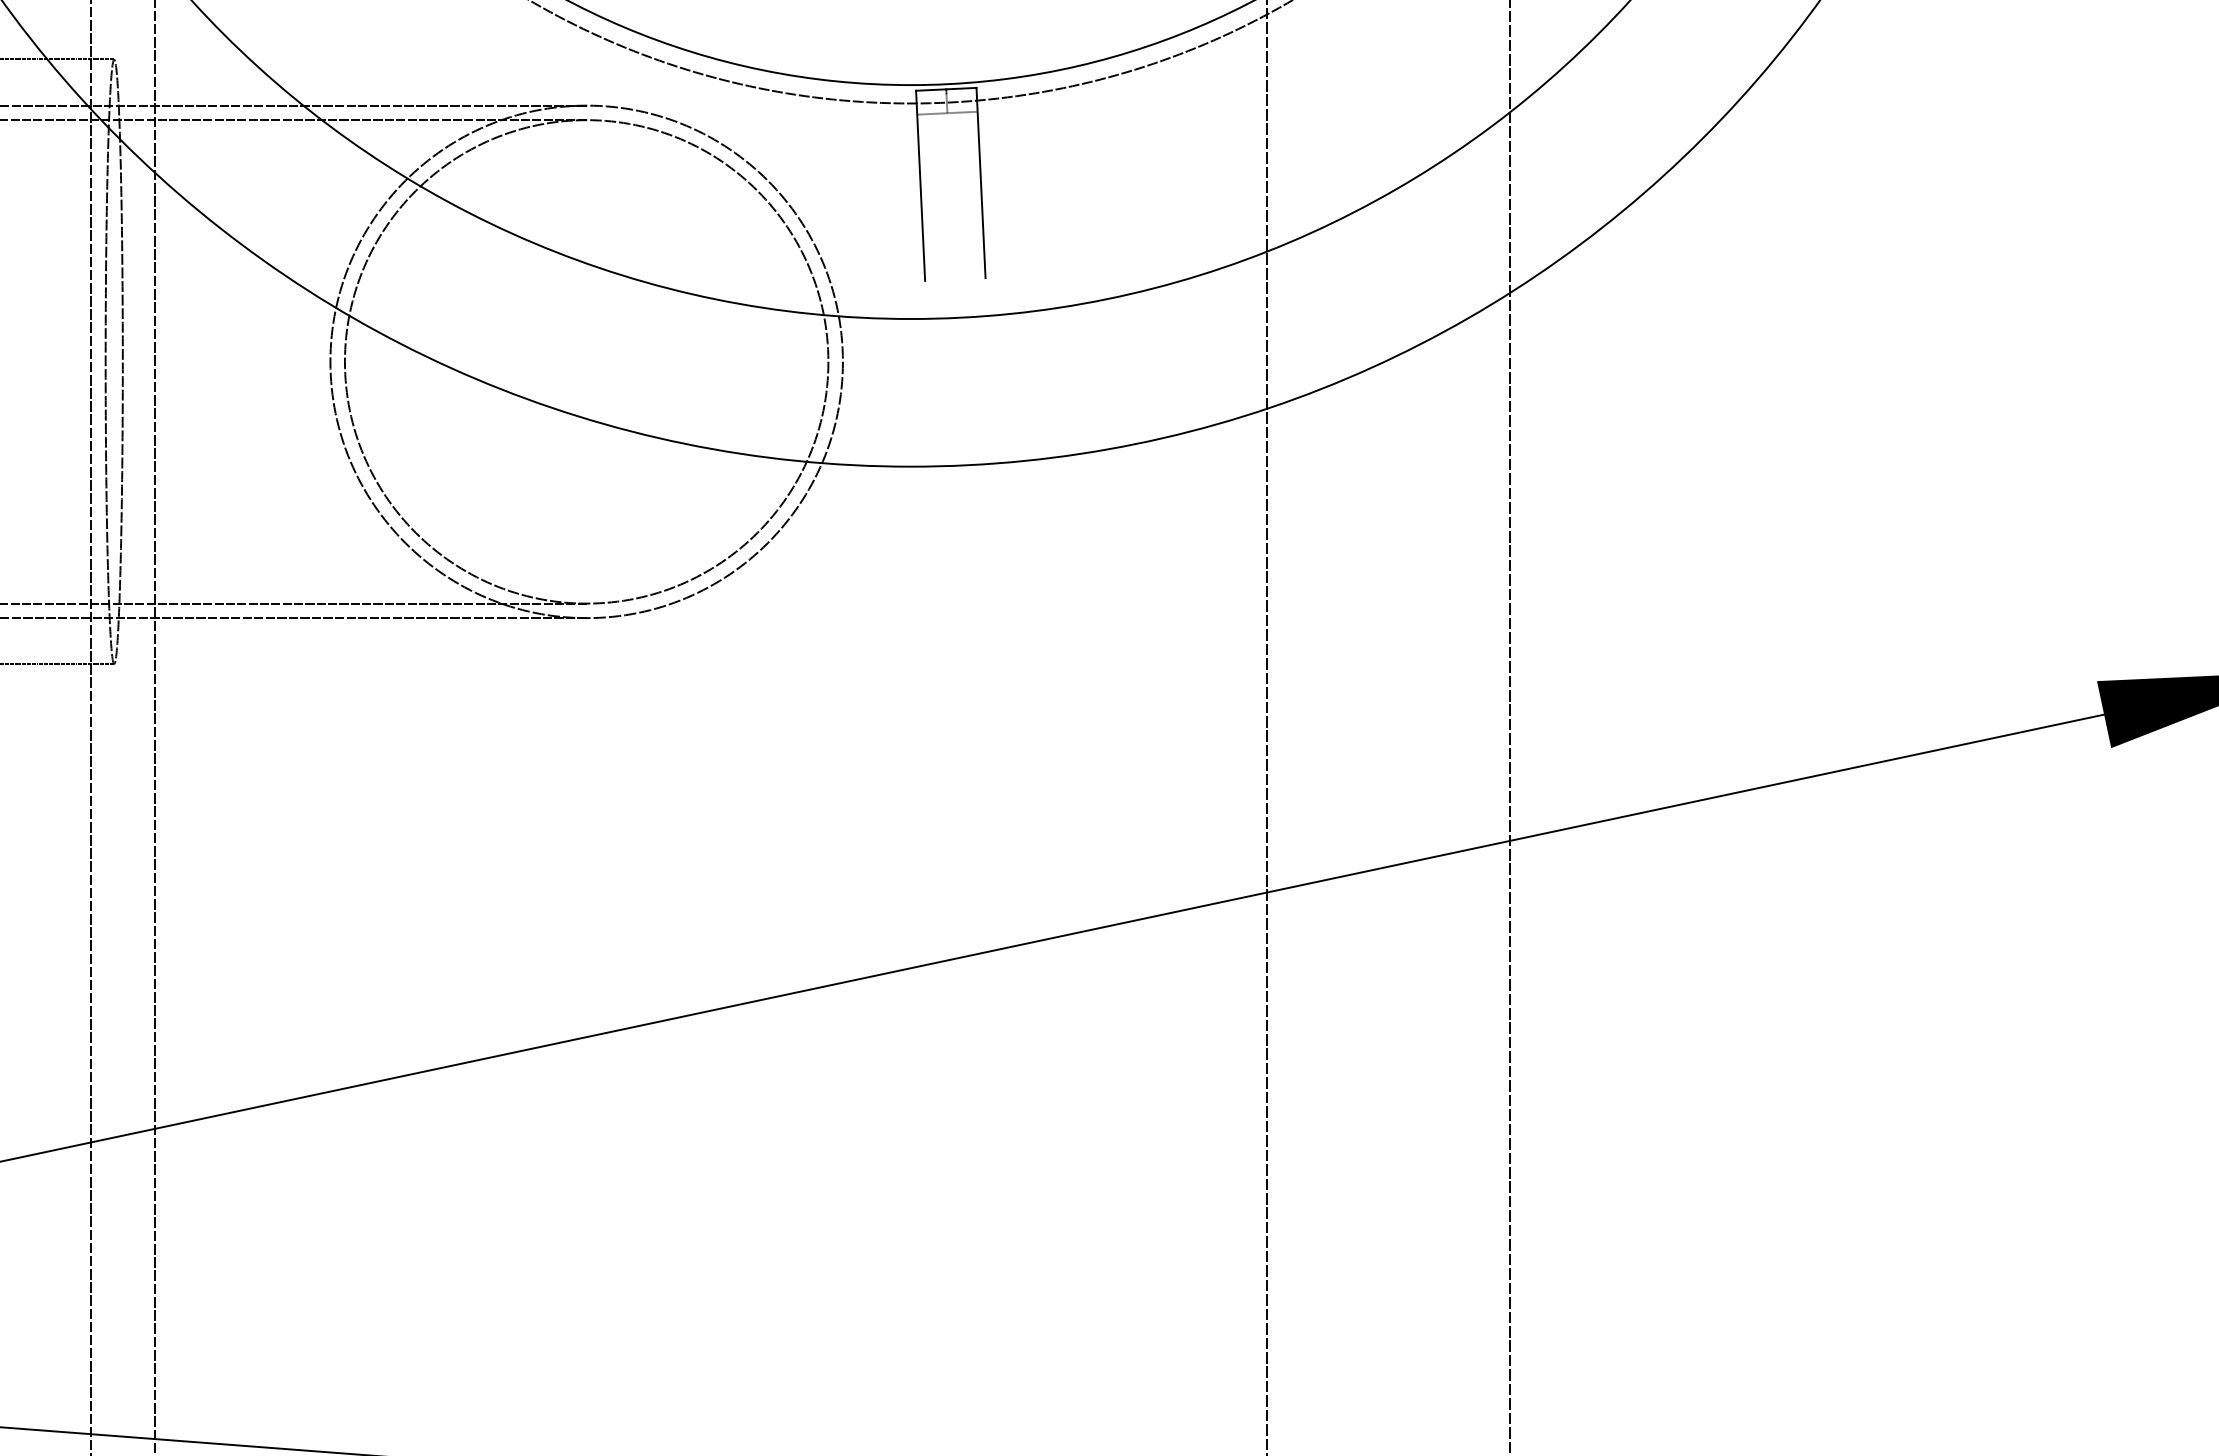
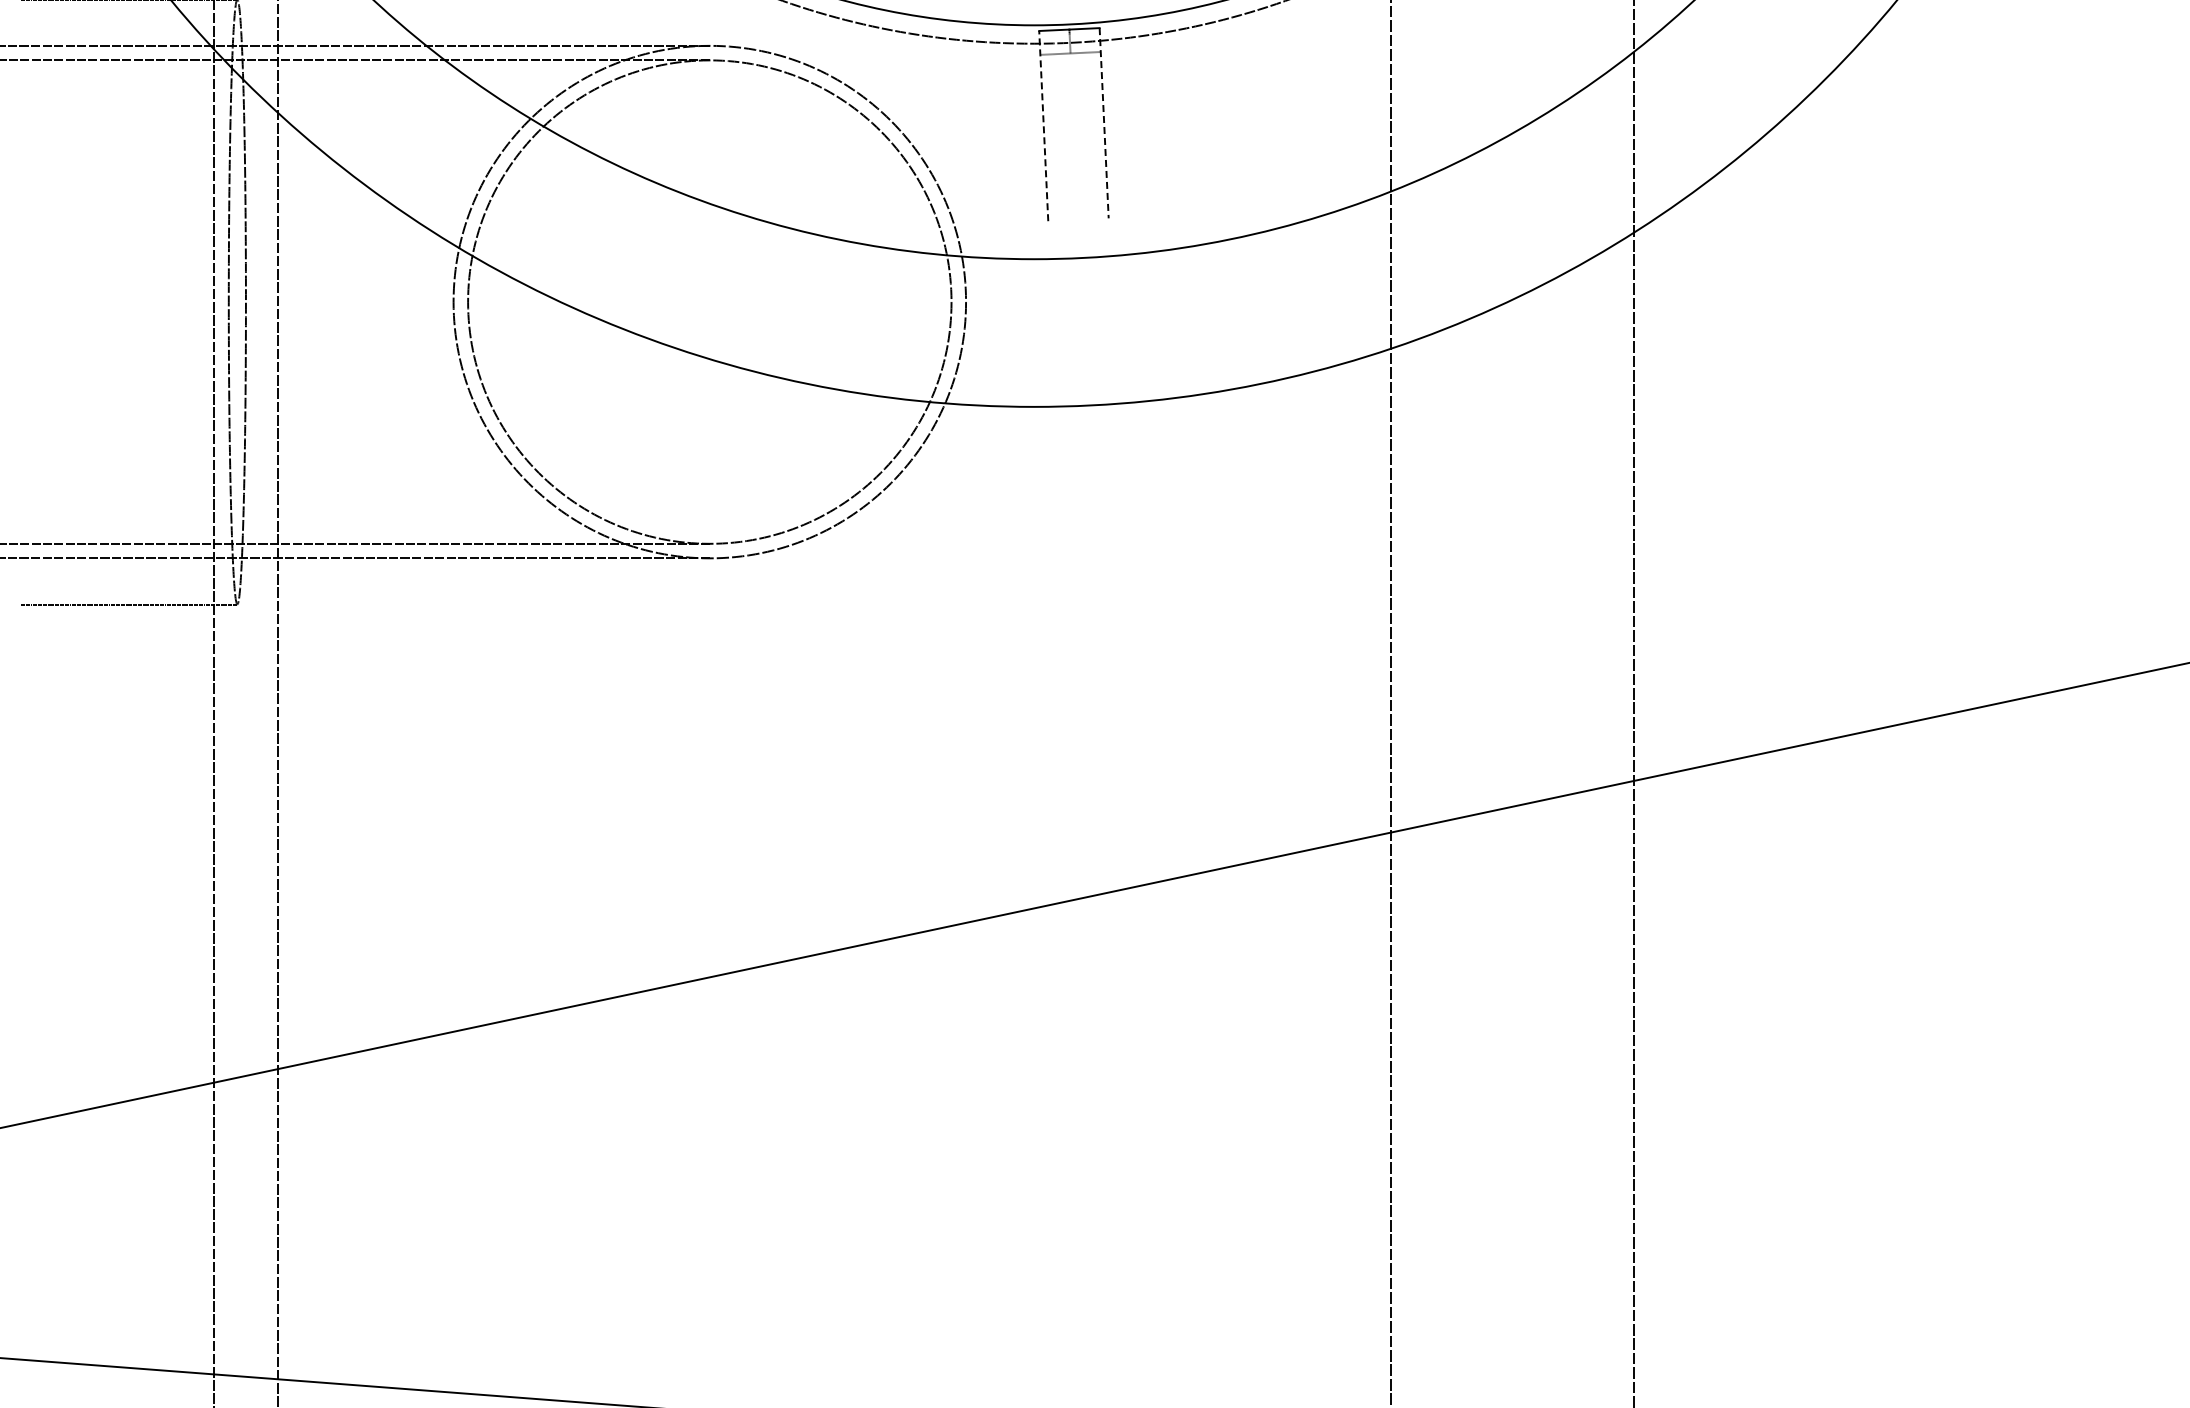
line: (981, 183) -> (1104, 123), solid -> dashed
line: (920, 185) -> (1043, 125), solid -> dashed

